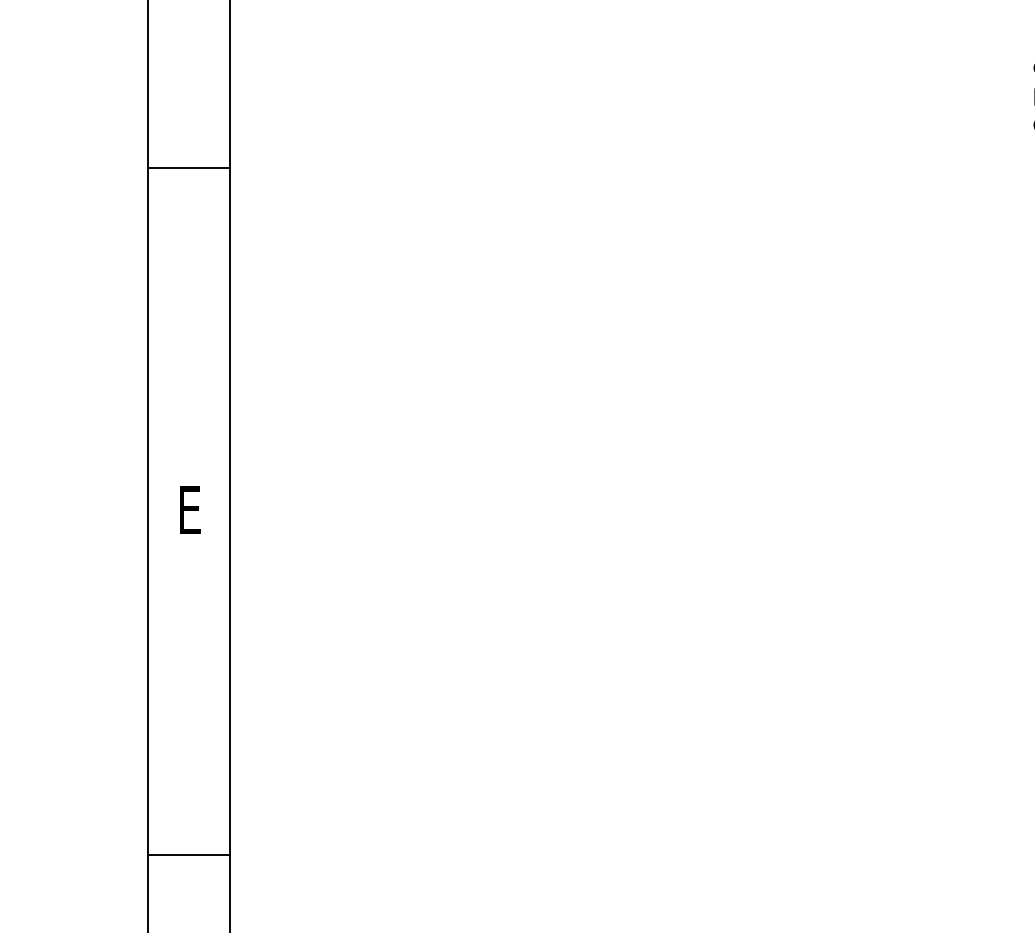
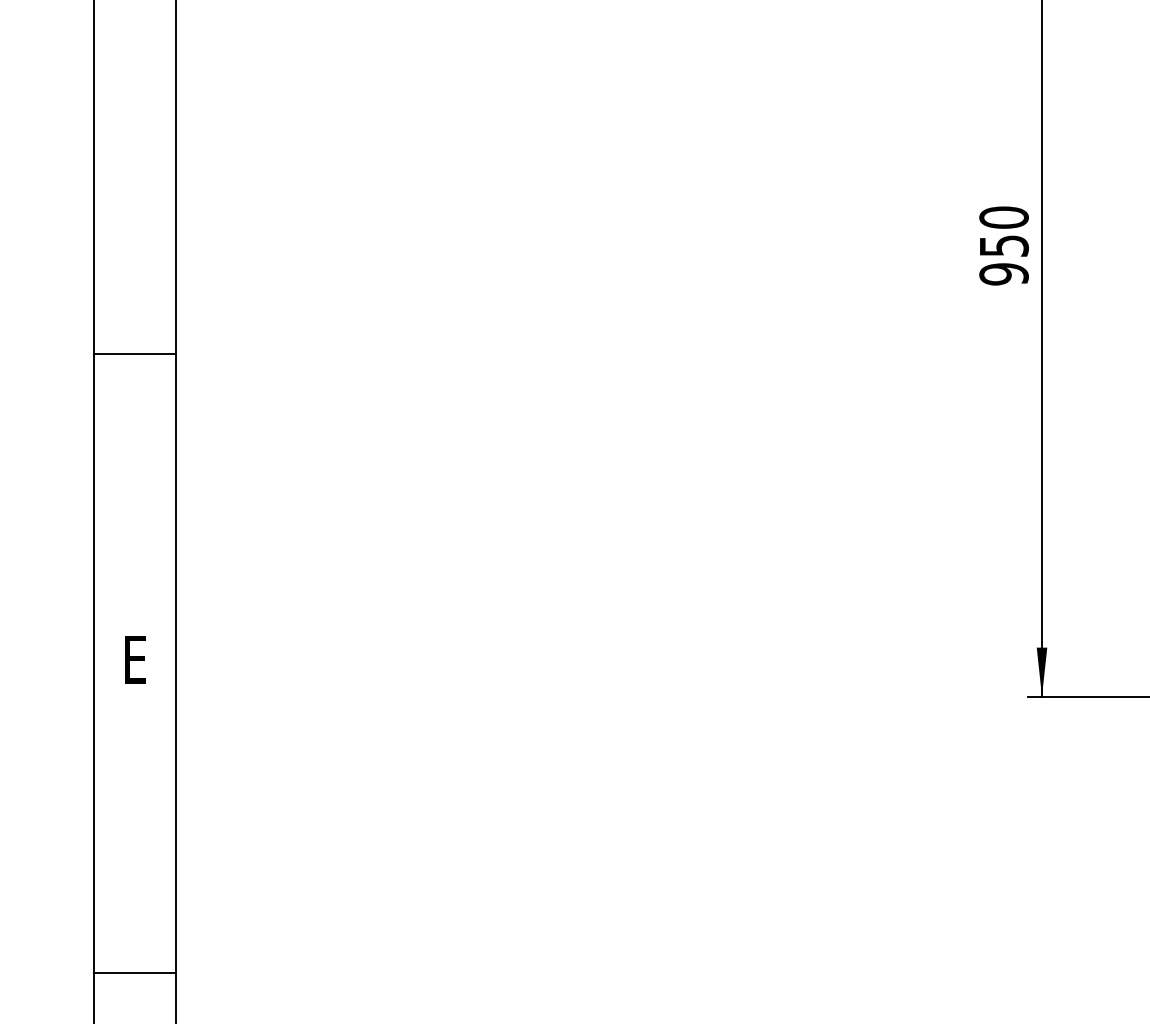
line: (188, 167) -> (134, 354), moved
line: (188, 854) -> (134, 973), moved

